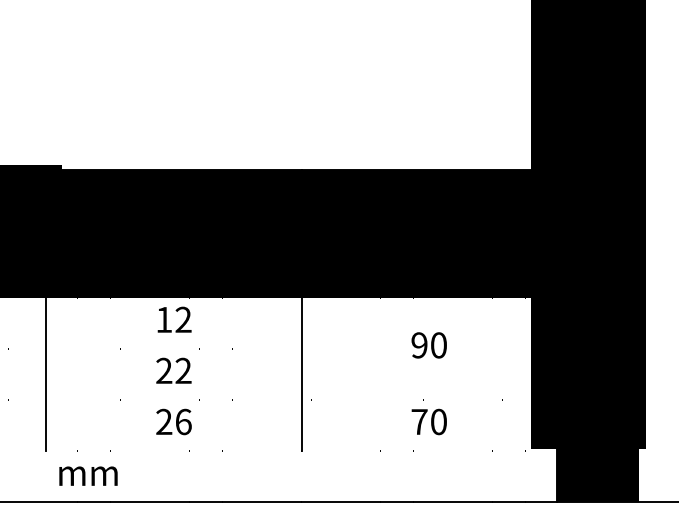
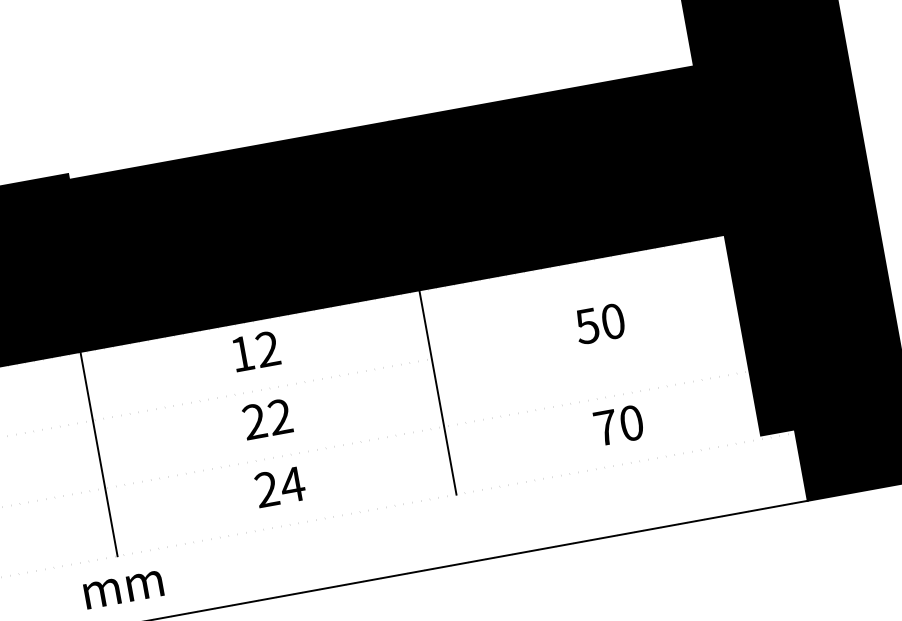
text: (419, 345) -> (587, 326), 90 -> 50
text: (183, 421) -> (292, 484), 26 -> 24
text: (88, 475) -> (123, 588), moved

